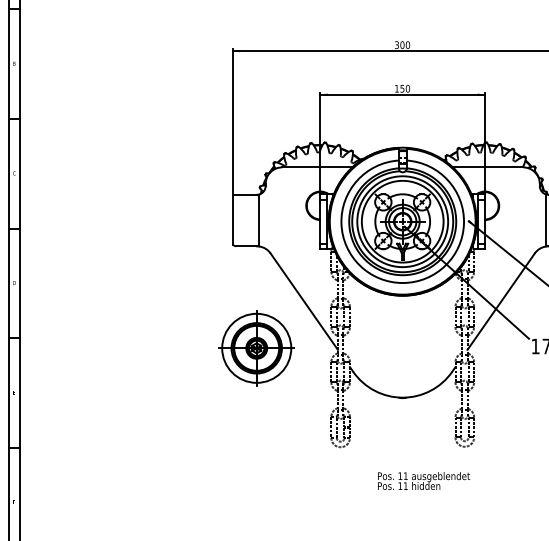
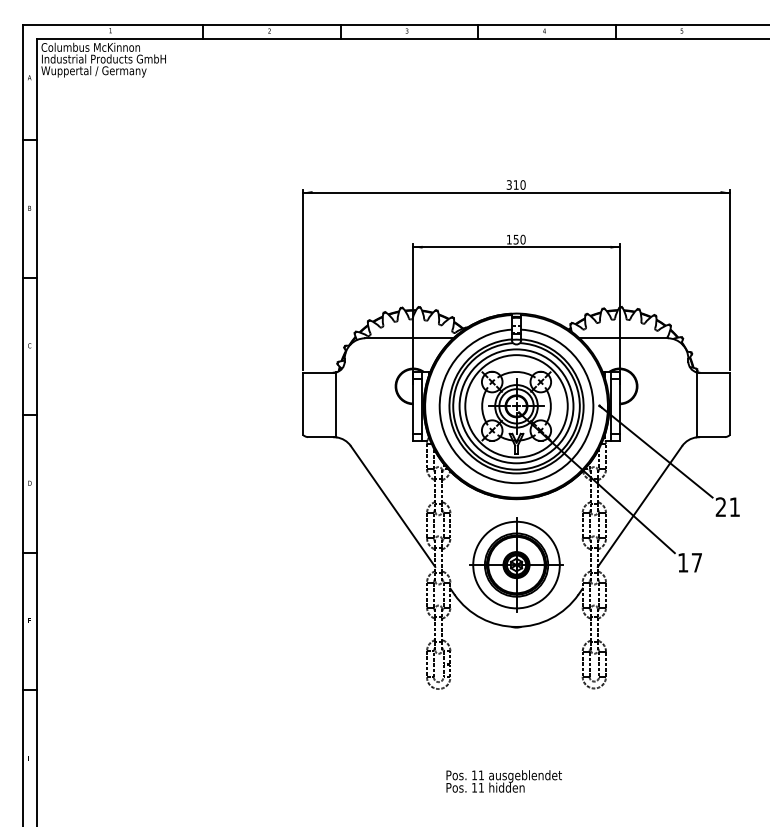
text: (401, 44) -> (515, 184), 300 -> 310
part: (256, 347) -> (516, 564), moved
text: (423, 481) -> (503, 781), moved

